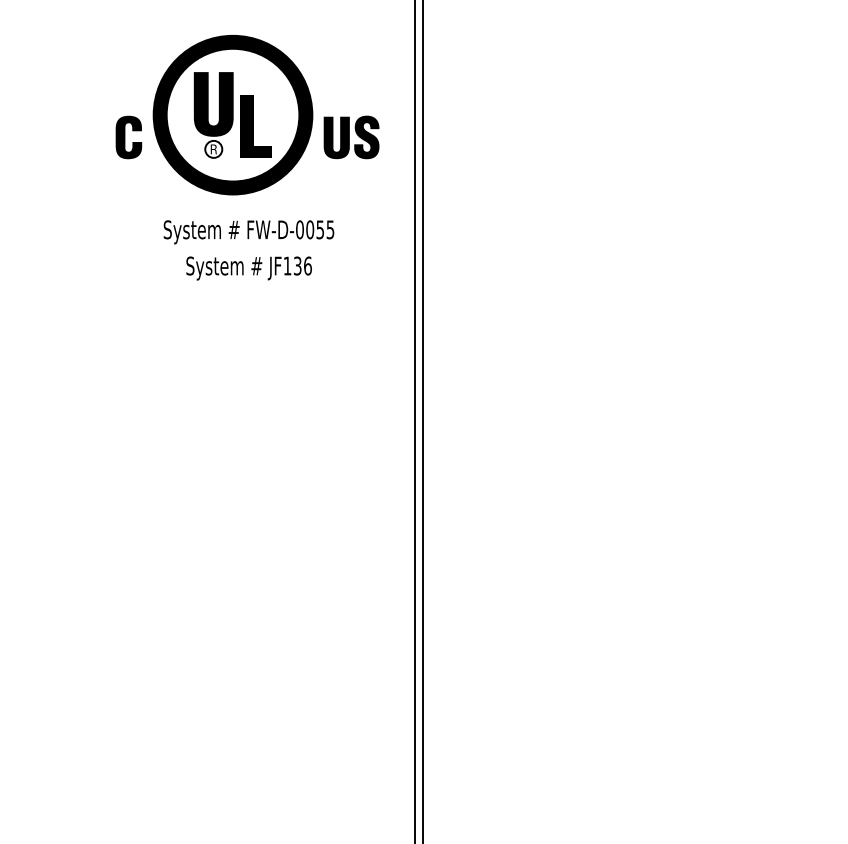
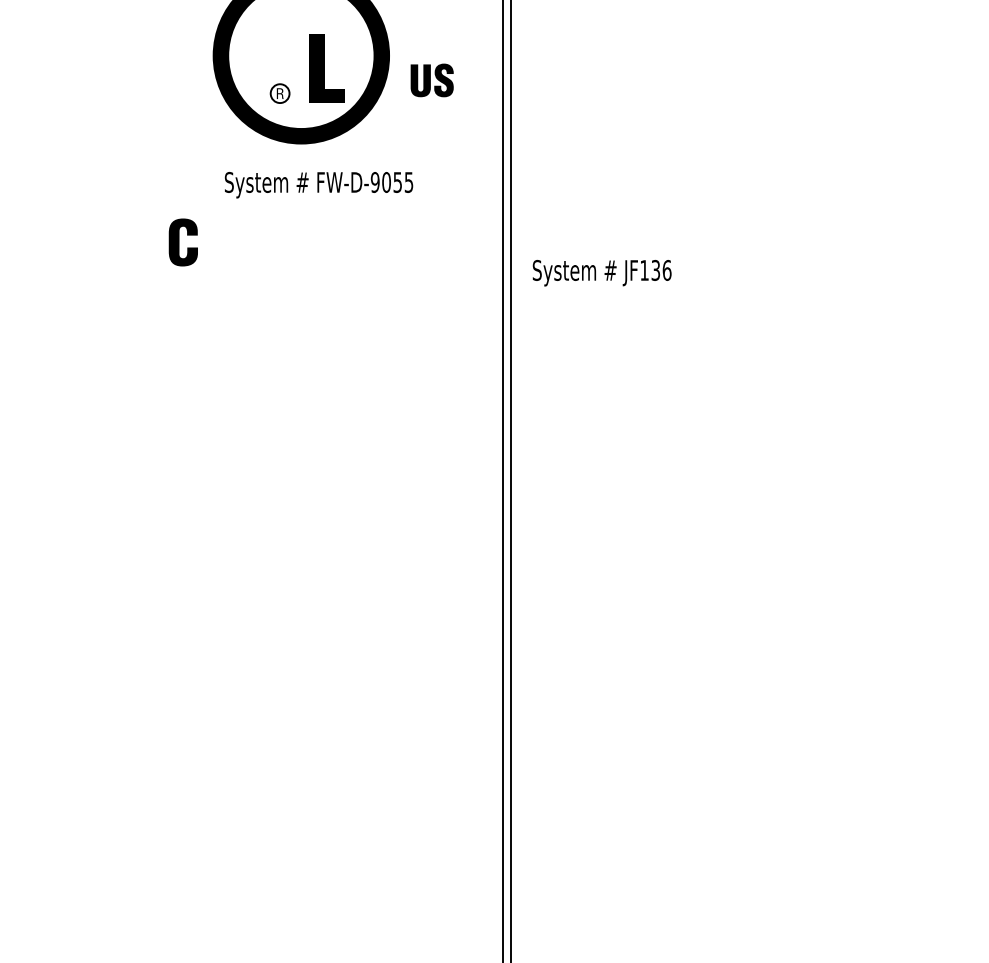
fill: (214, 103) -> (280, 43), removed
part: (128, 137) -> (182, 242), moved
part: (350, 137) -> (431, 80), size x0.7
text: (299, 229) -> (374, 182), FW-D-0055 -> FW-D-9055
text: (248, 268) -> (601, 273), moved

